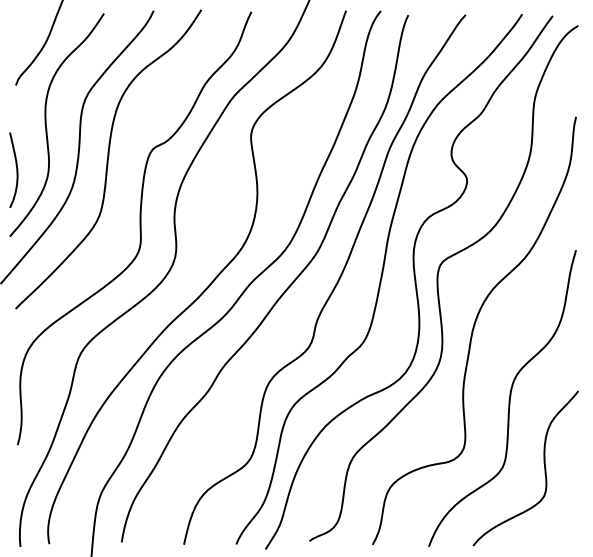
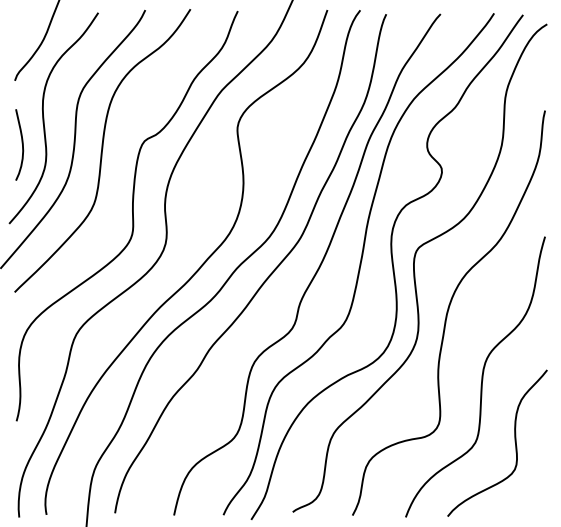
curve: (16, 170) -> (22, 145), moved

